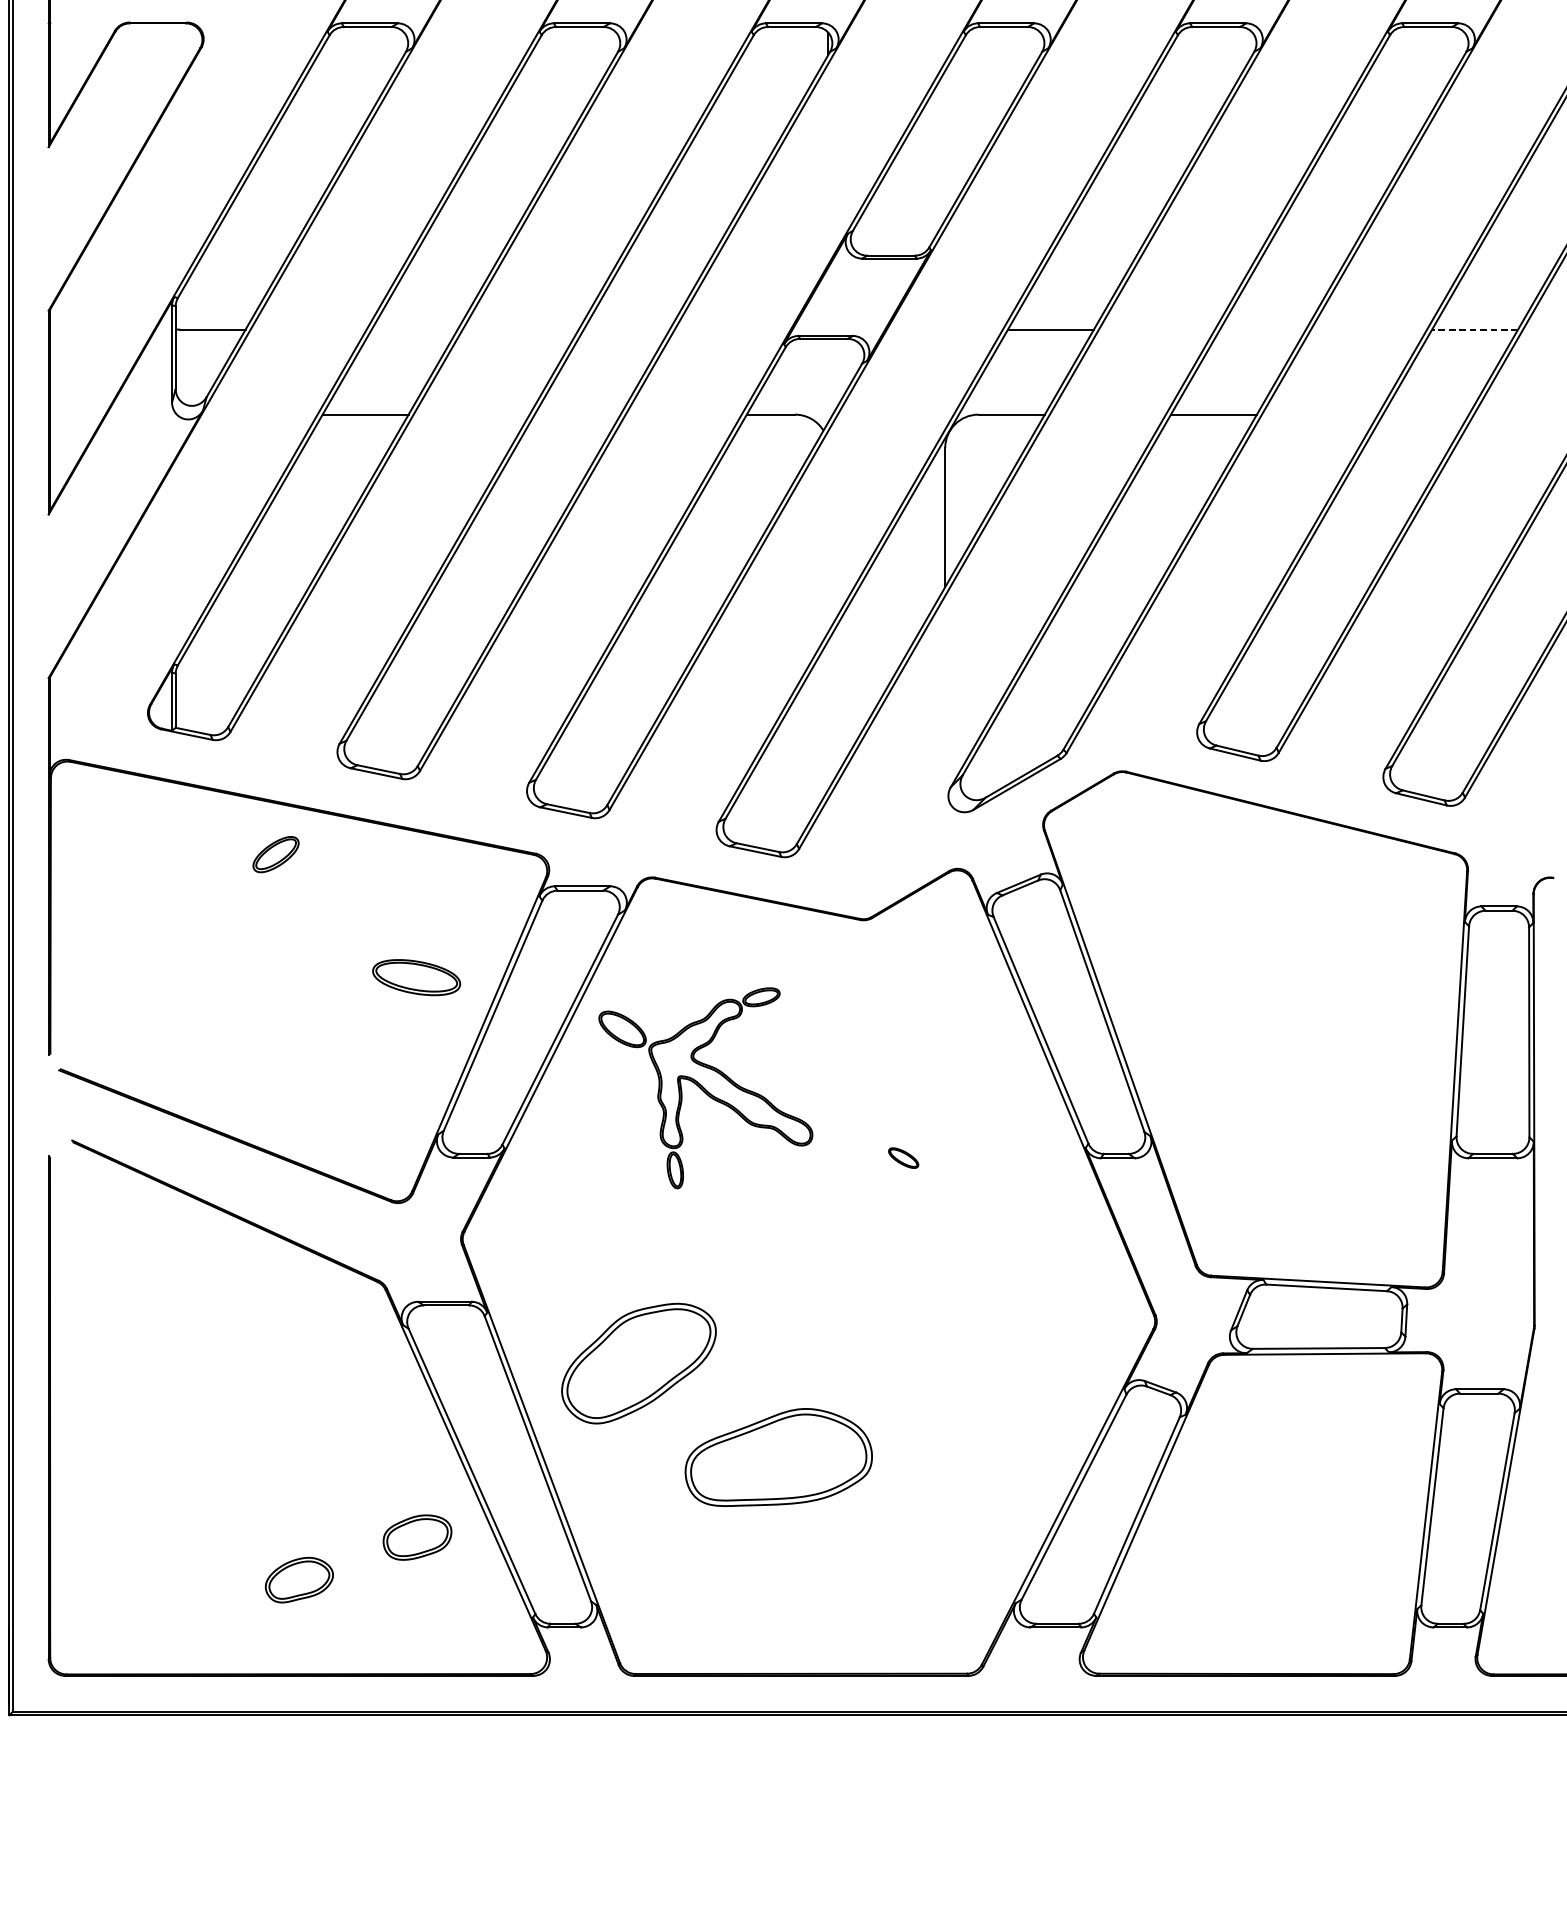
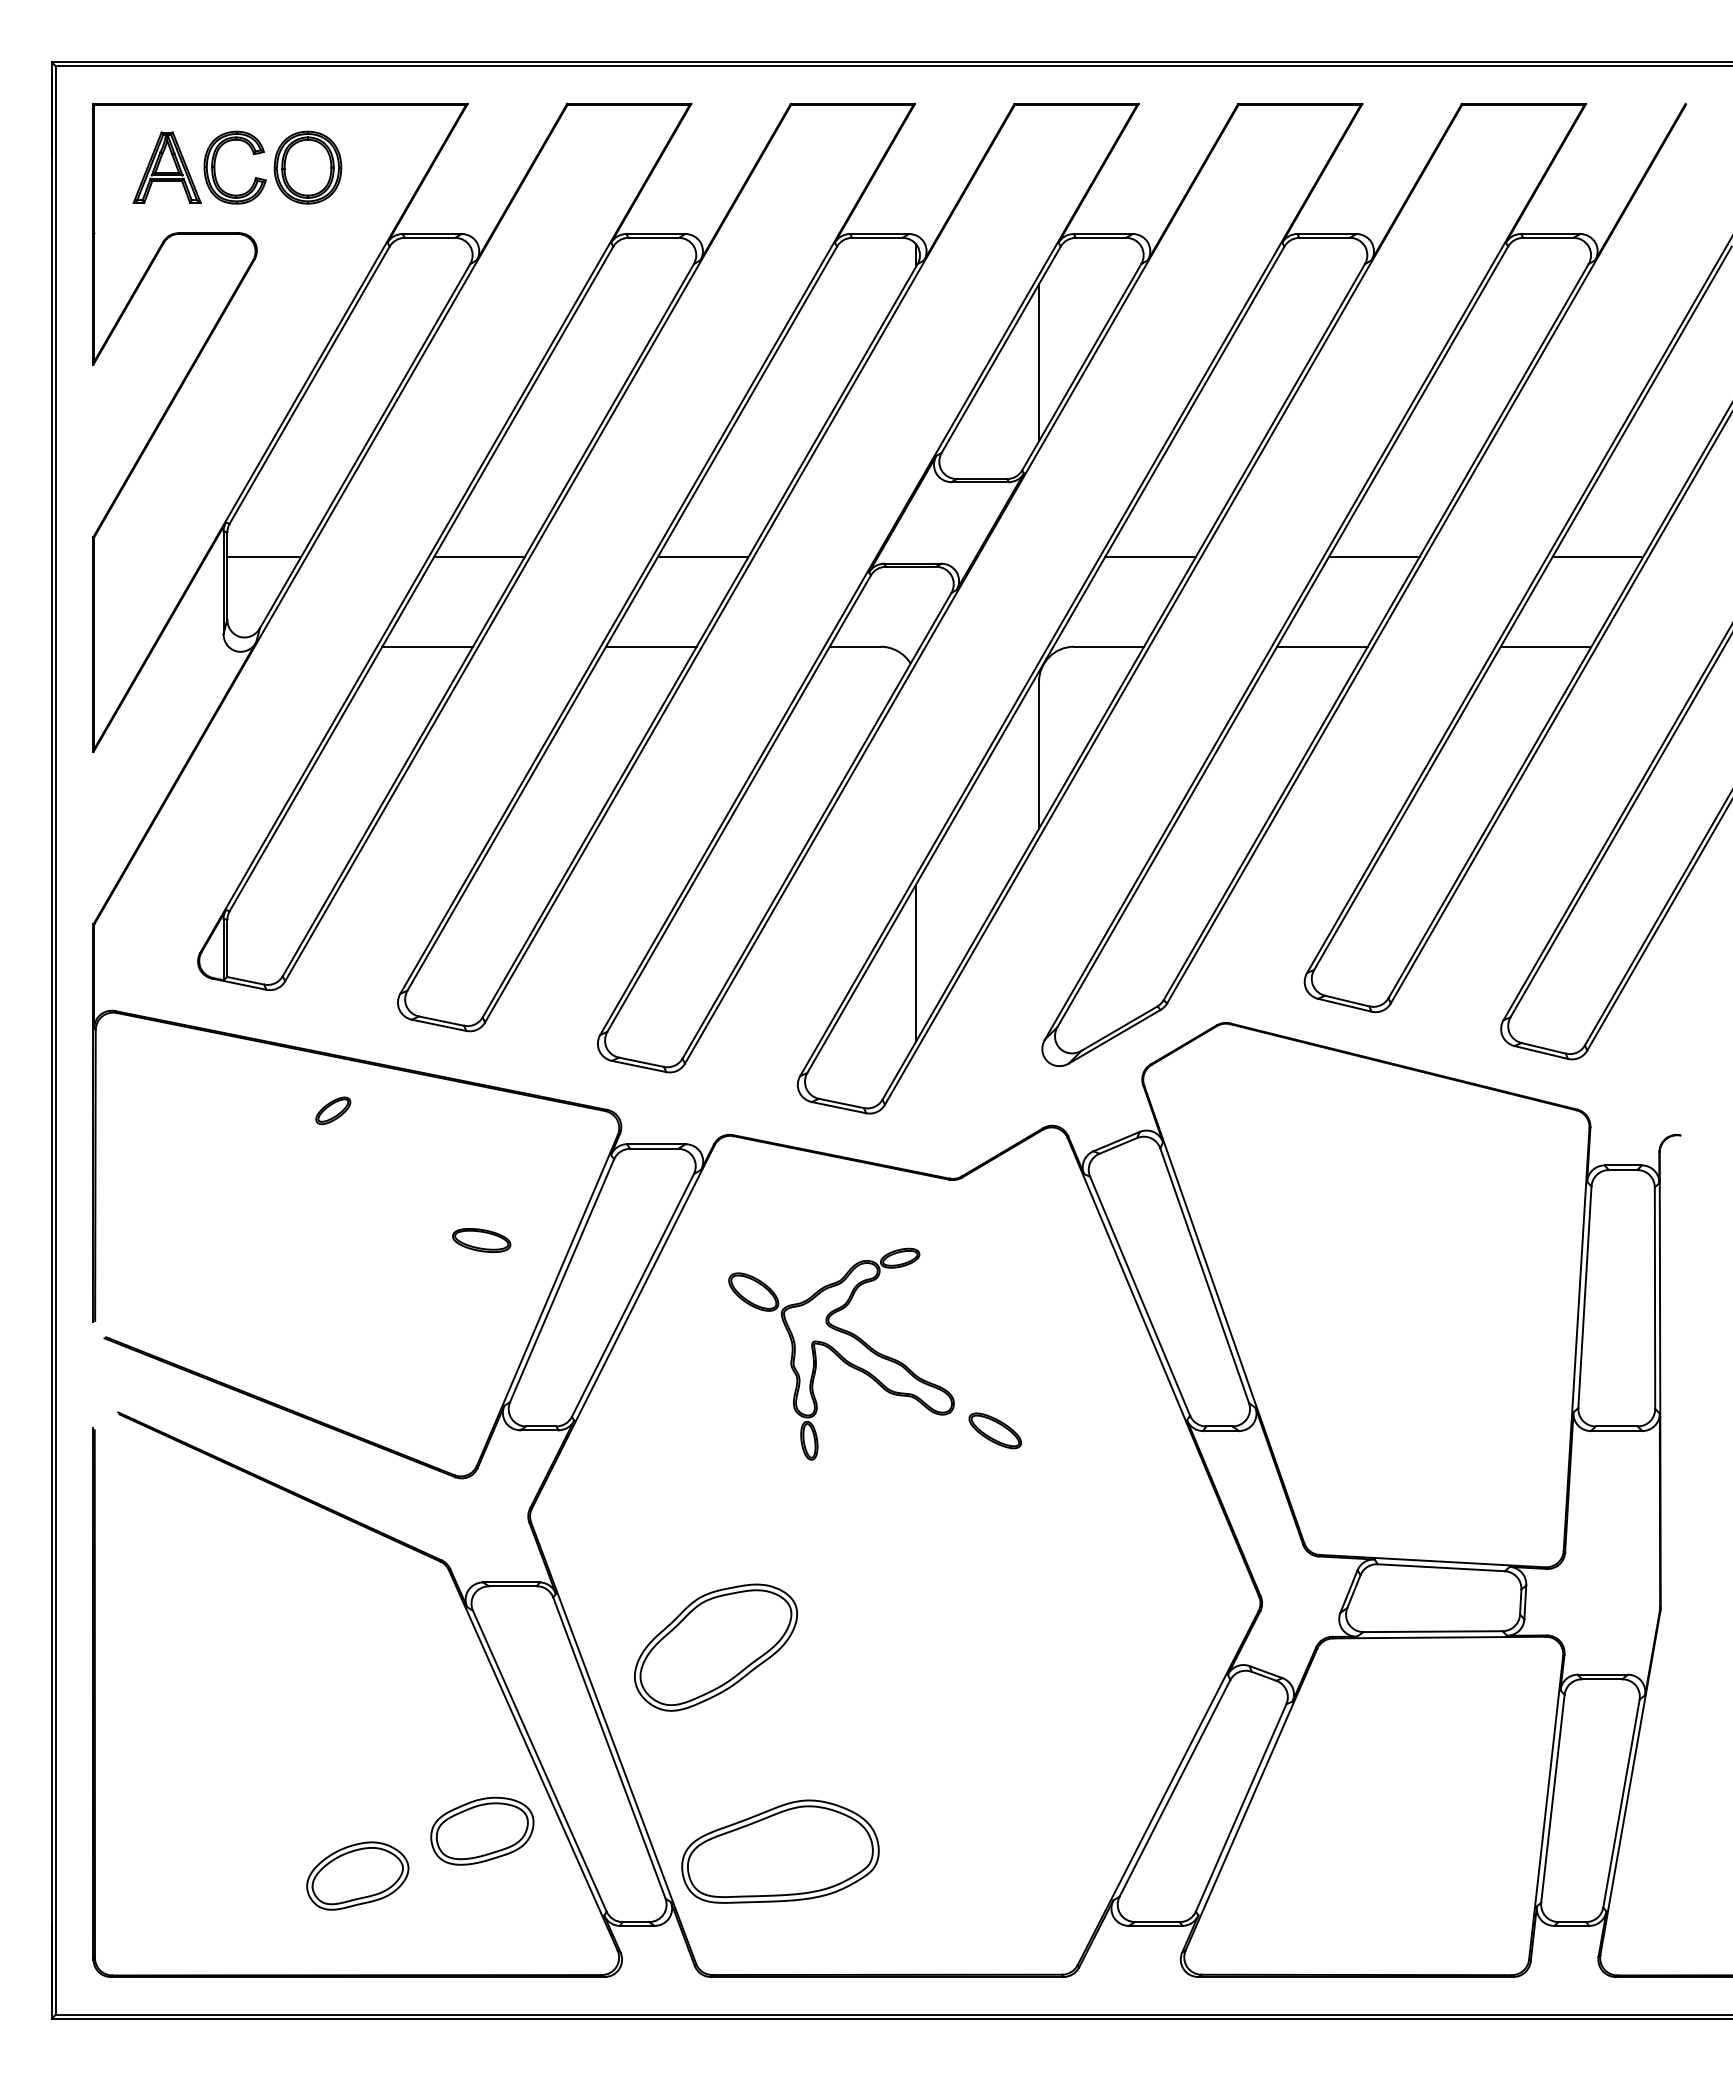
line: (945, 145) -> (1039, 362), added
line: (414, 330) -> (479, 557), added
line: (626, 330) -> (702, 557), added
line: (1262, 330) -> (1373, 557), added
line: (1474, 330) -> (1597, 557), dashed -> solid
line: (577, 414) -> (651, 646), added
line: (1425, 414) -> (1545, 646), added
line: (828, 714) -> (915, 963), added
part: (276, 854) -> (333, 1110), size x0.71
part: (416, 977) -> (481, 1240), size x0.62
part: (705, 1087) -> (841, 1353), moved
part: (903, 1157) -> (994, 1430), size x1.67
part: (778, 1457) -> (780, 1851), moved
part: (417, 1536) -> (482, 1830), size x1.43
part: (299, 1579) -> (357, 1875), size x1.43

